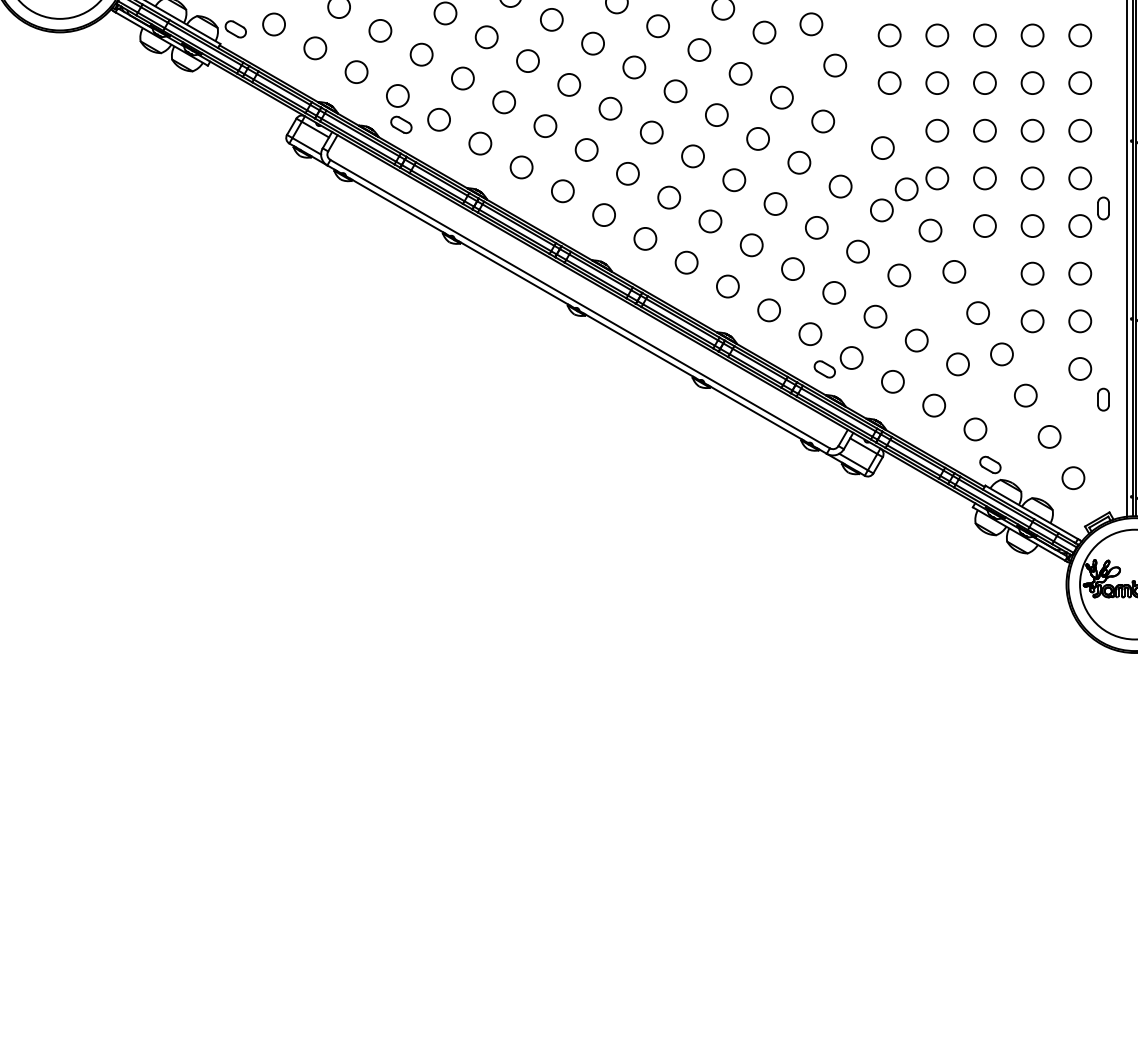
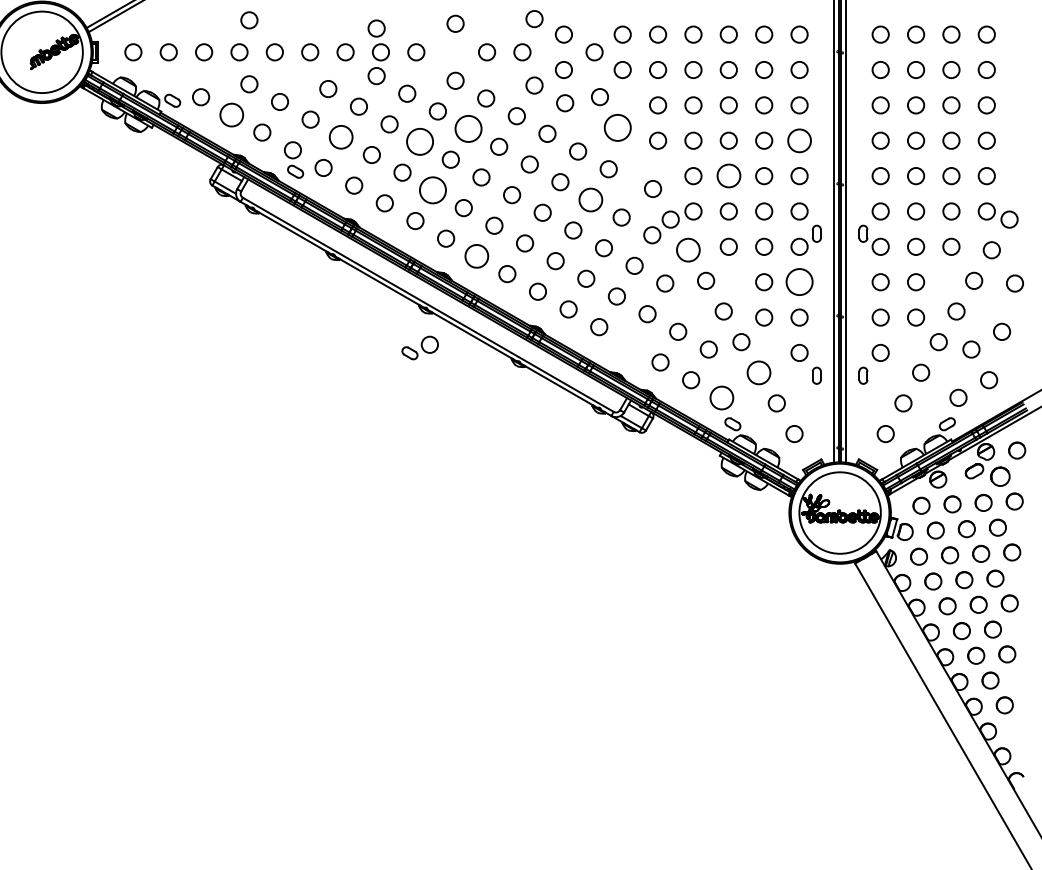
circle: (315, 47) -> (231, 114), size x1.4
circle: (834, 65) -> (617, 127), size x1.6
circle: (634, 67) -> (468, 129), size x1.6
circle: (463, 78) -> (341, 137), size x1.4
circle: (1080, 82) -> (799, 140), size x1.4
circle: (569, 85) -> (420, 142), size x1.6
circle: (984, 131) -> (728, 176), size x1.4
circle: (587, 150) -> (433, 190), size x1.6
circle: (799, 162) -> (591, 199), size x1.4
circle: (930, 230) -> (688, 250), size x1.4
circle: (645, 239) -> (476, 256), size x1.4
circle: (1080, 274) -> (799, 282), size x1.6
part: (837, 361) -> (419, 347), moved
circle: (1026, 395) -> (759, 372), size x1.4
circle: (975, 428) -> (721, 397), size x1.4

